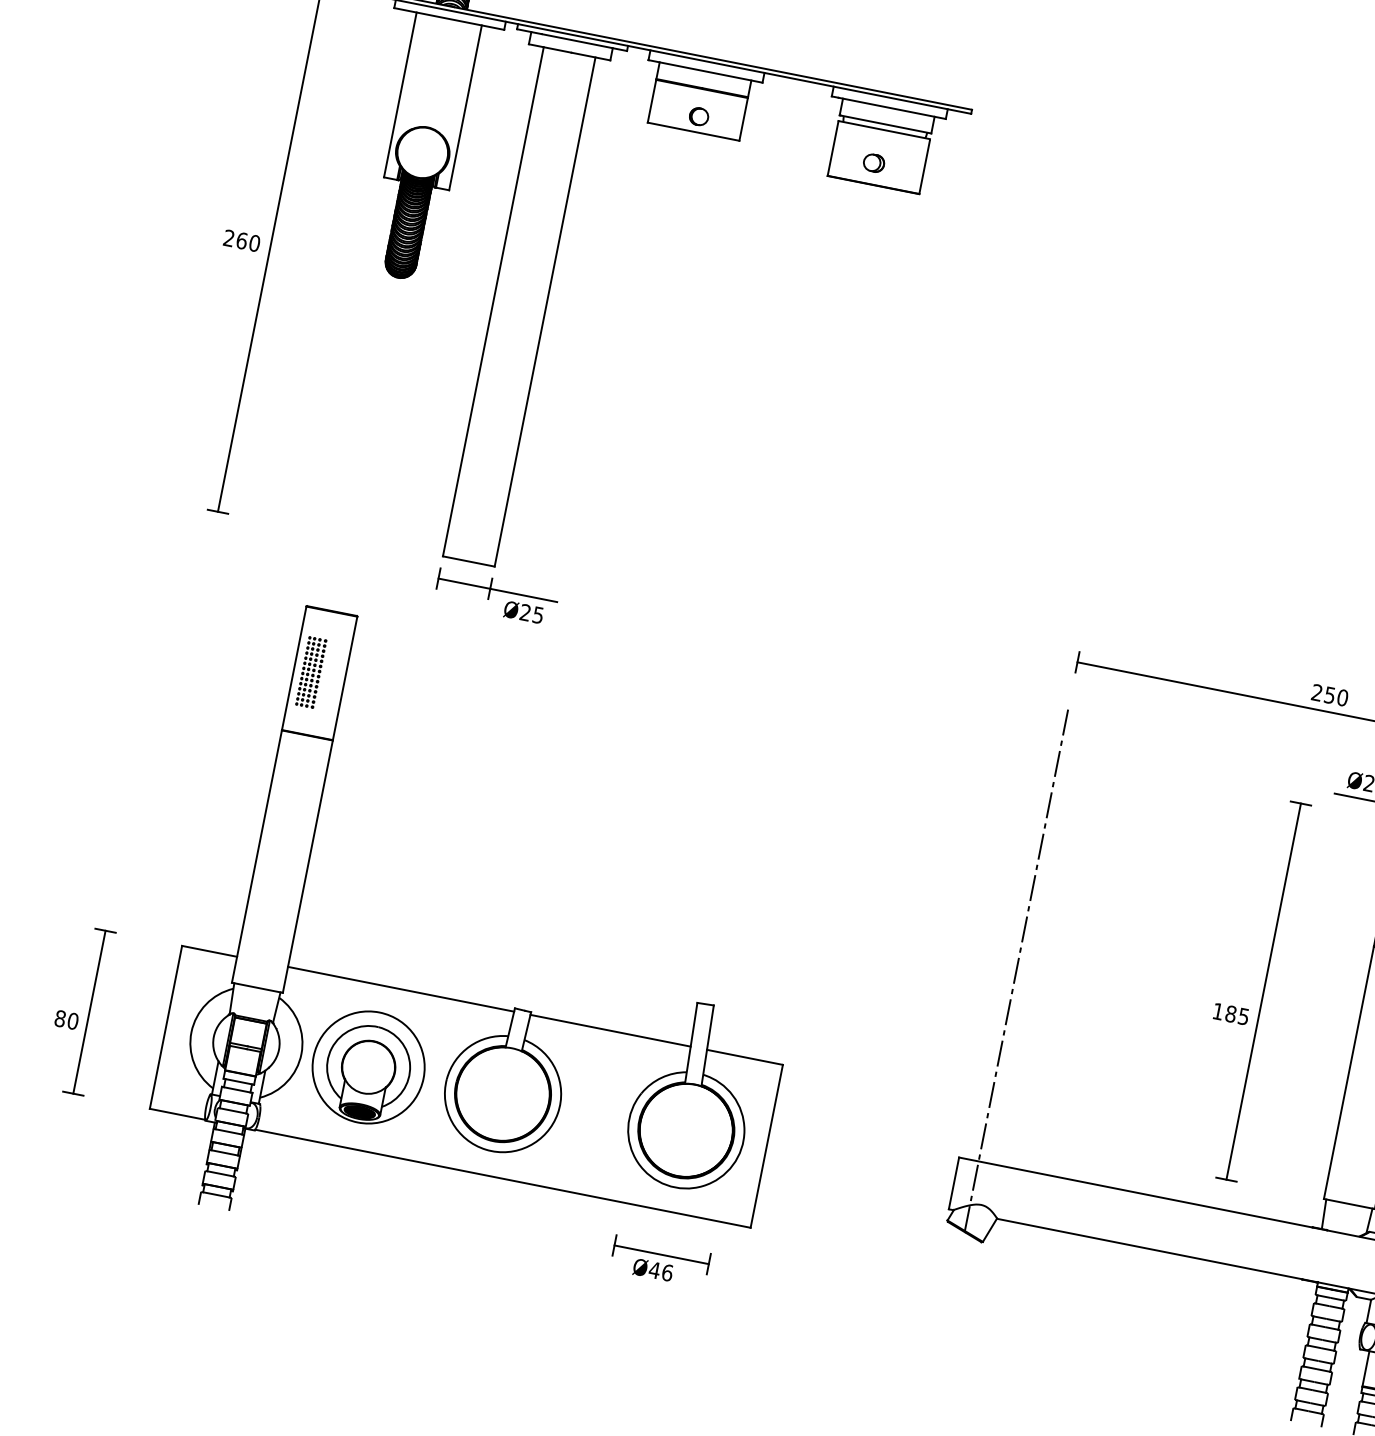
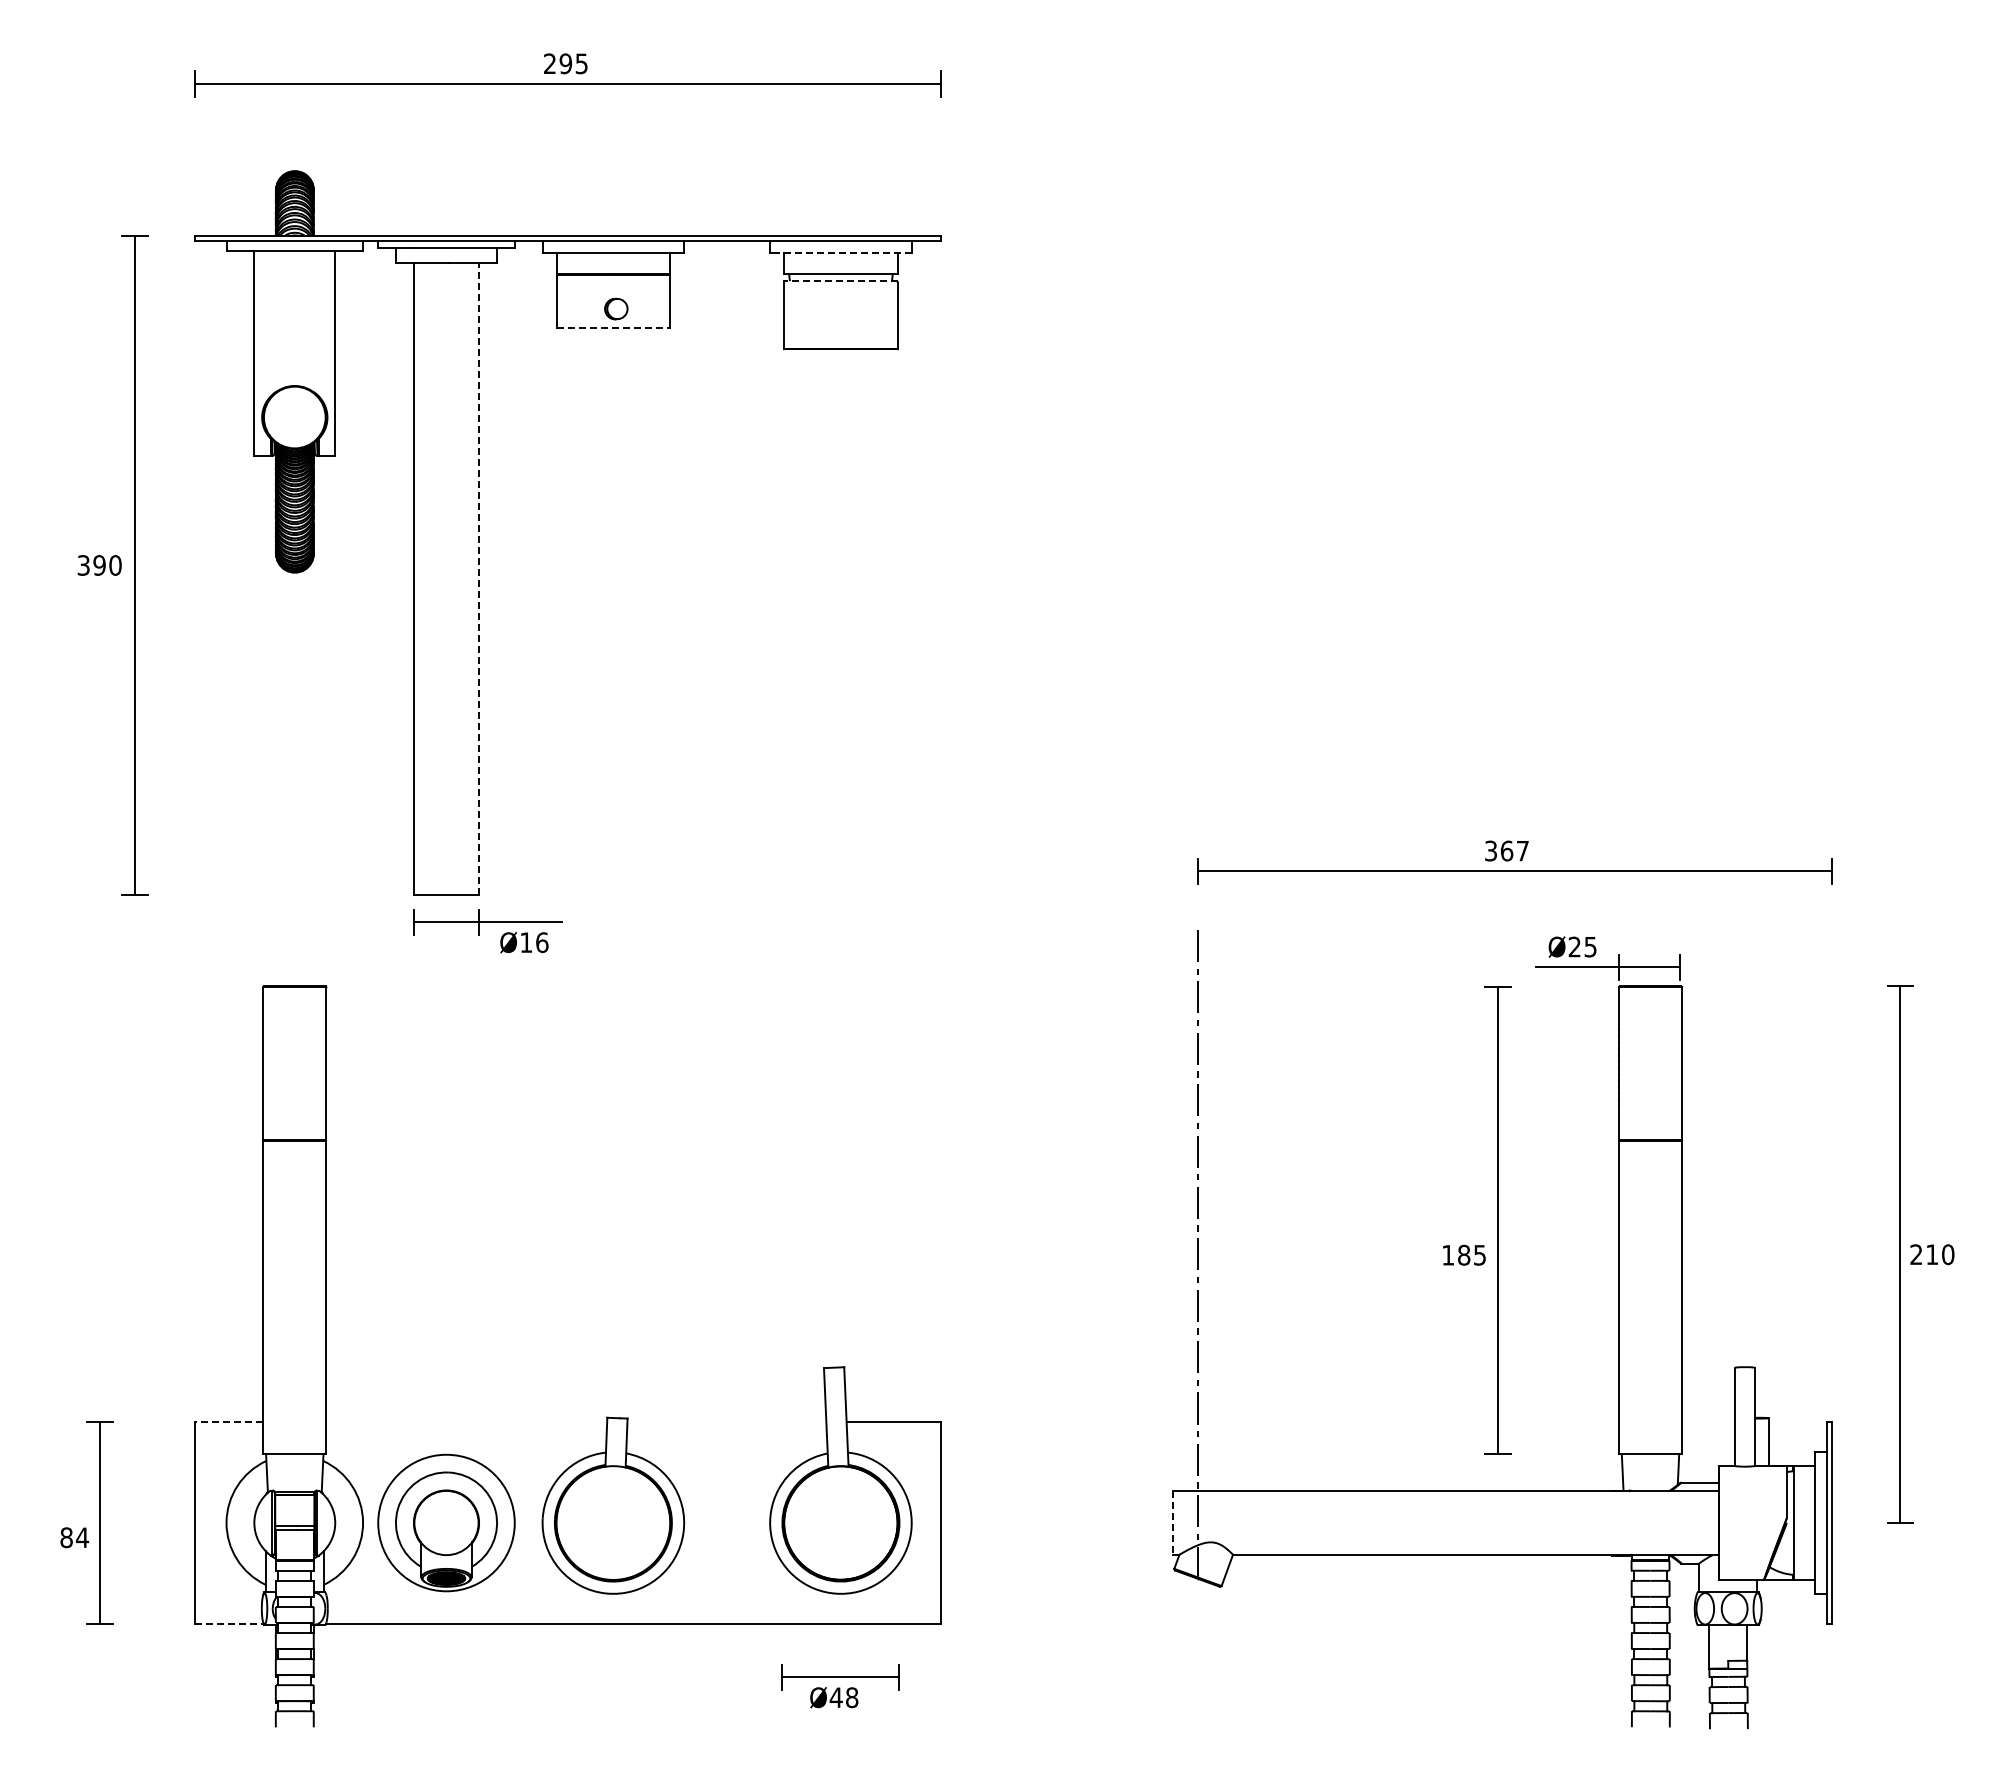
line: (892, 108) -> (845, 253), solid -> dashed
line: (883, 130) -> (840, 281), solid -> dashed
line: (693, 131) -> (613, 328), solid -> dashed
part: (874, 162) -> (836, 322), removed
text: (235, 239) -> (91, 565), 260 -> 390
line: (545, 311) -> (478, 578), solid -> dashed
text: (532, 613) -> (534, 942), Ø25 -> Ø16
part: (311, 672) -> (284, 1064), removed
text: (1330, 695) -> (1507, 850), 250 -> 367
line: (209, 950) -> (228, 1421), solid -> dashed
line: (400, 988) -> (466, 1421), removed
text: (73, 1021) -> (82, 1537), 80 -> 84
line: (610, 1030) -> (726, 1421), removed
line: (177, 1114) -> (229, 1624), solid -> dashed
line: (954, 1183) -> (1173, 1523), solid -> dashed
text: (667, 1272) -> (852, 1697), Ø46 -> Ø48

